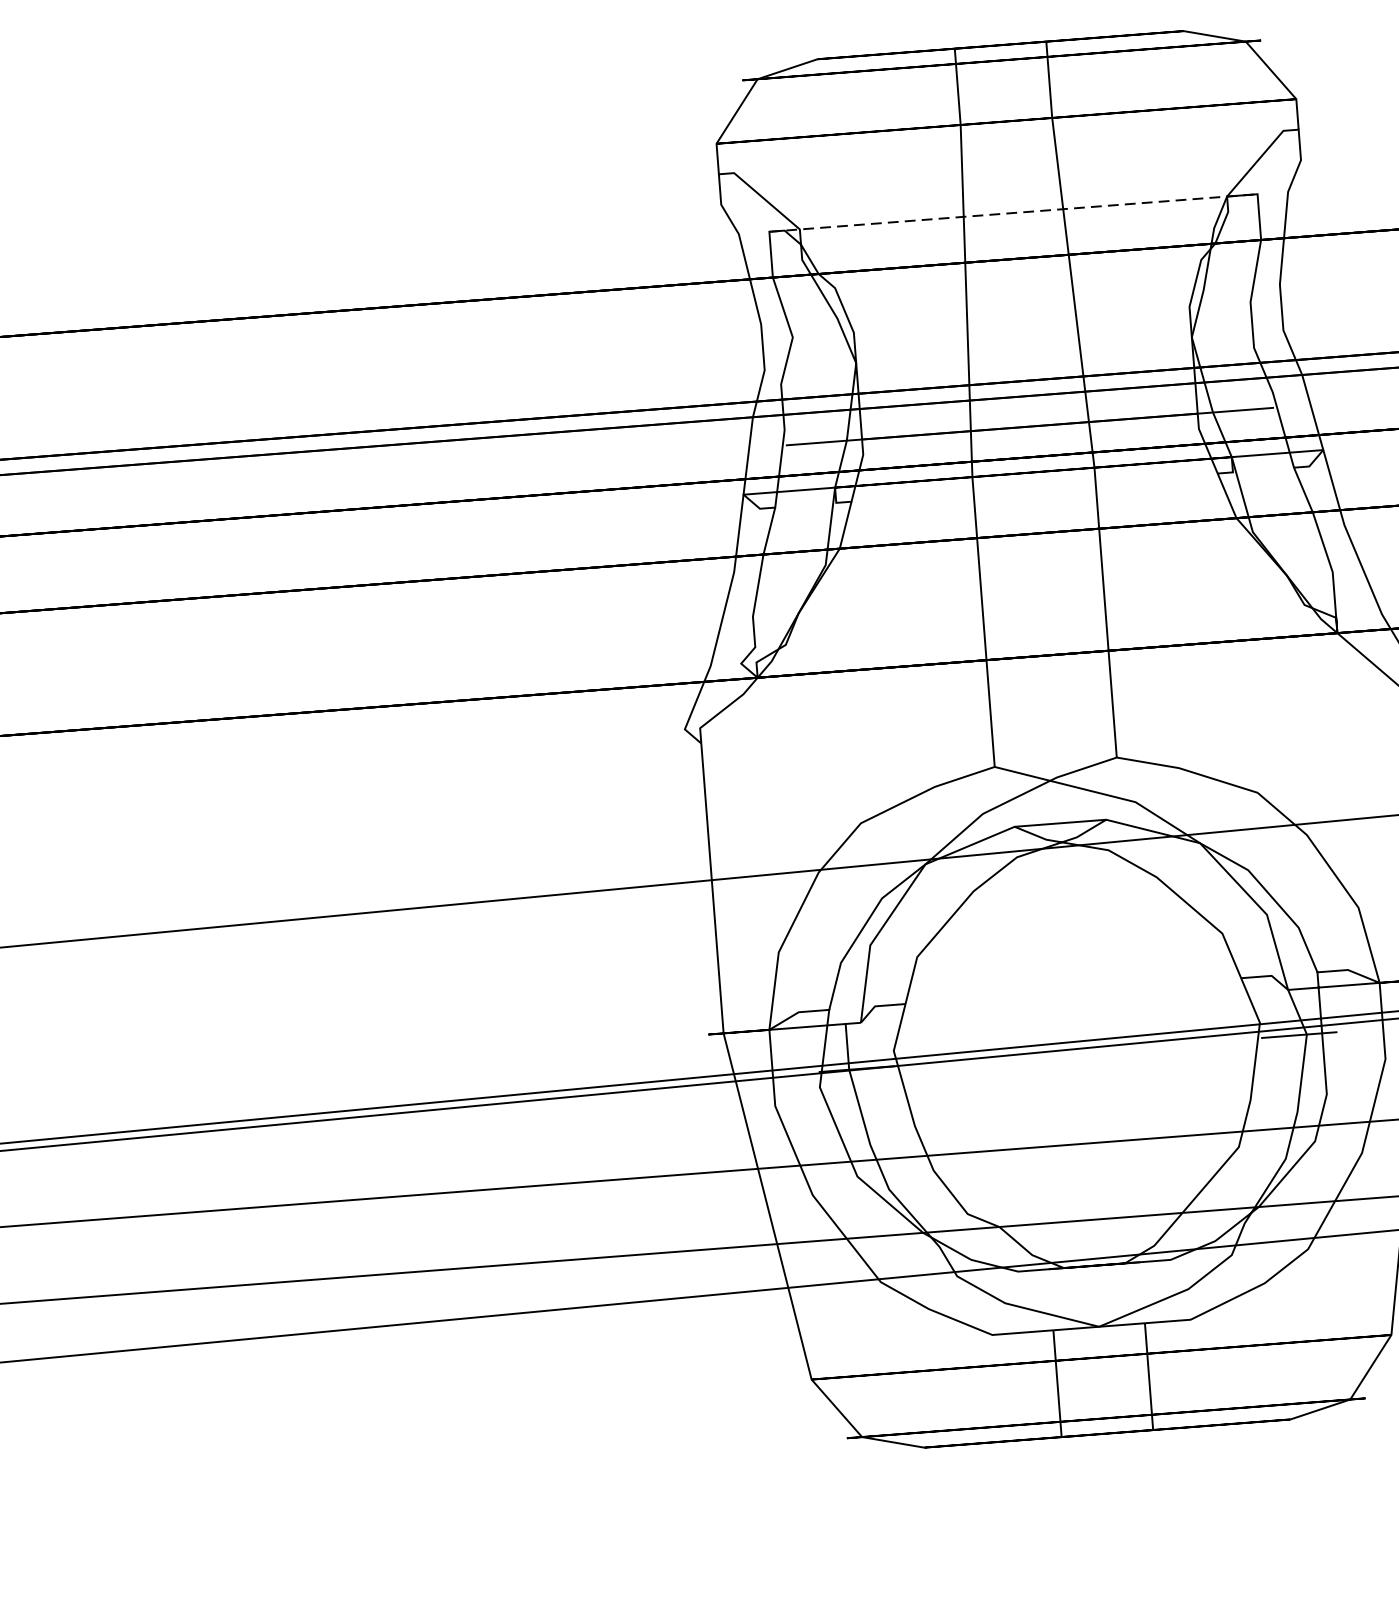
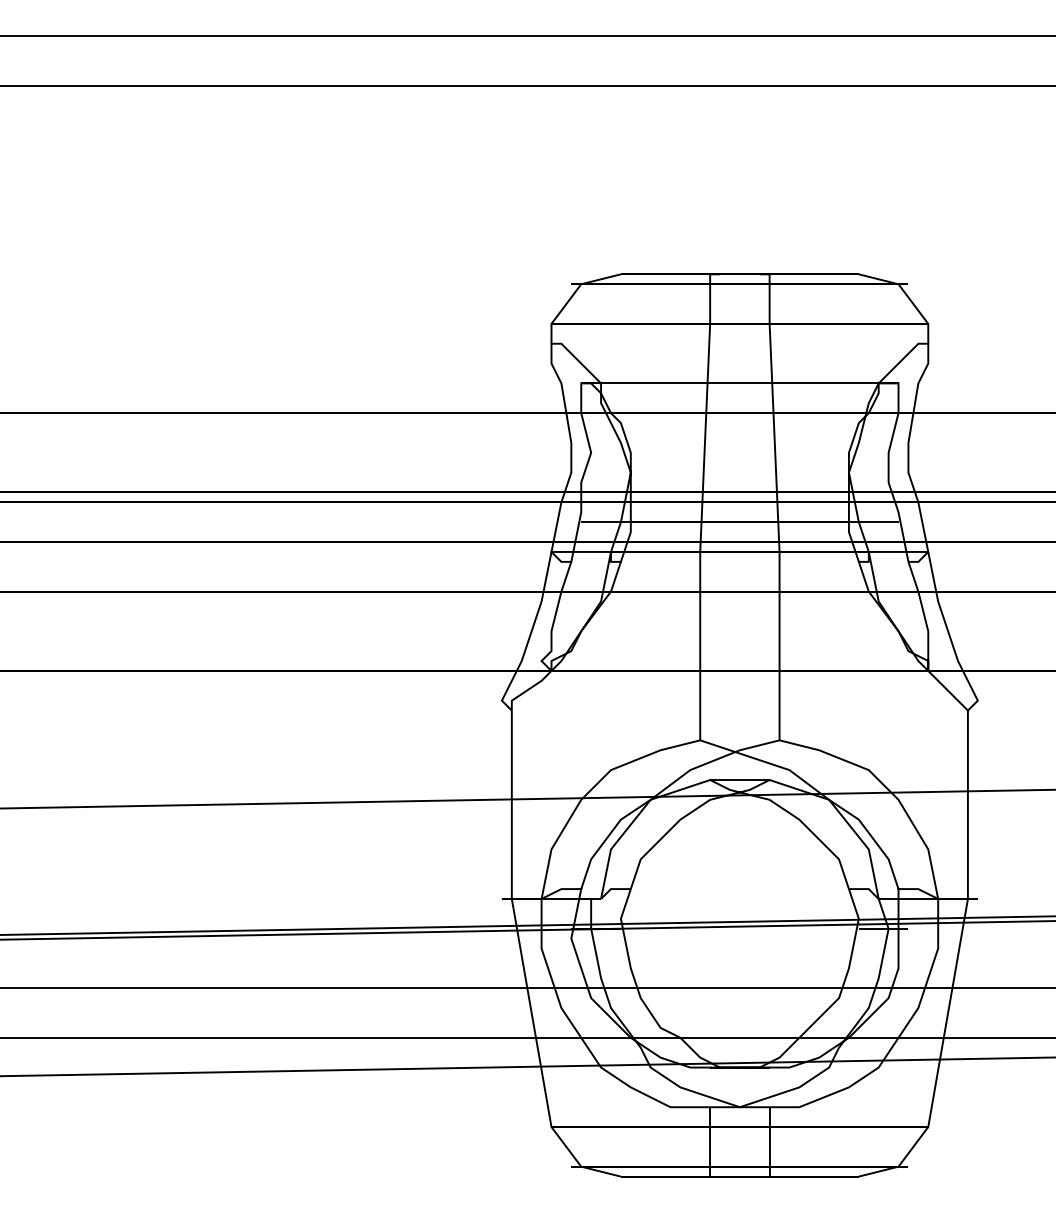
line: (1012, 213) -> (739, 383), dashed -> solid

